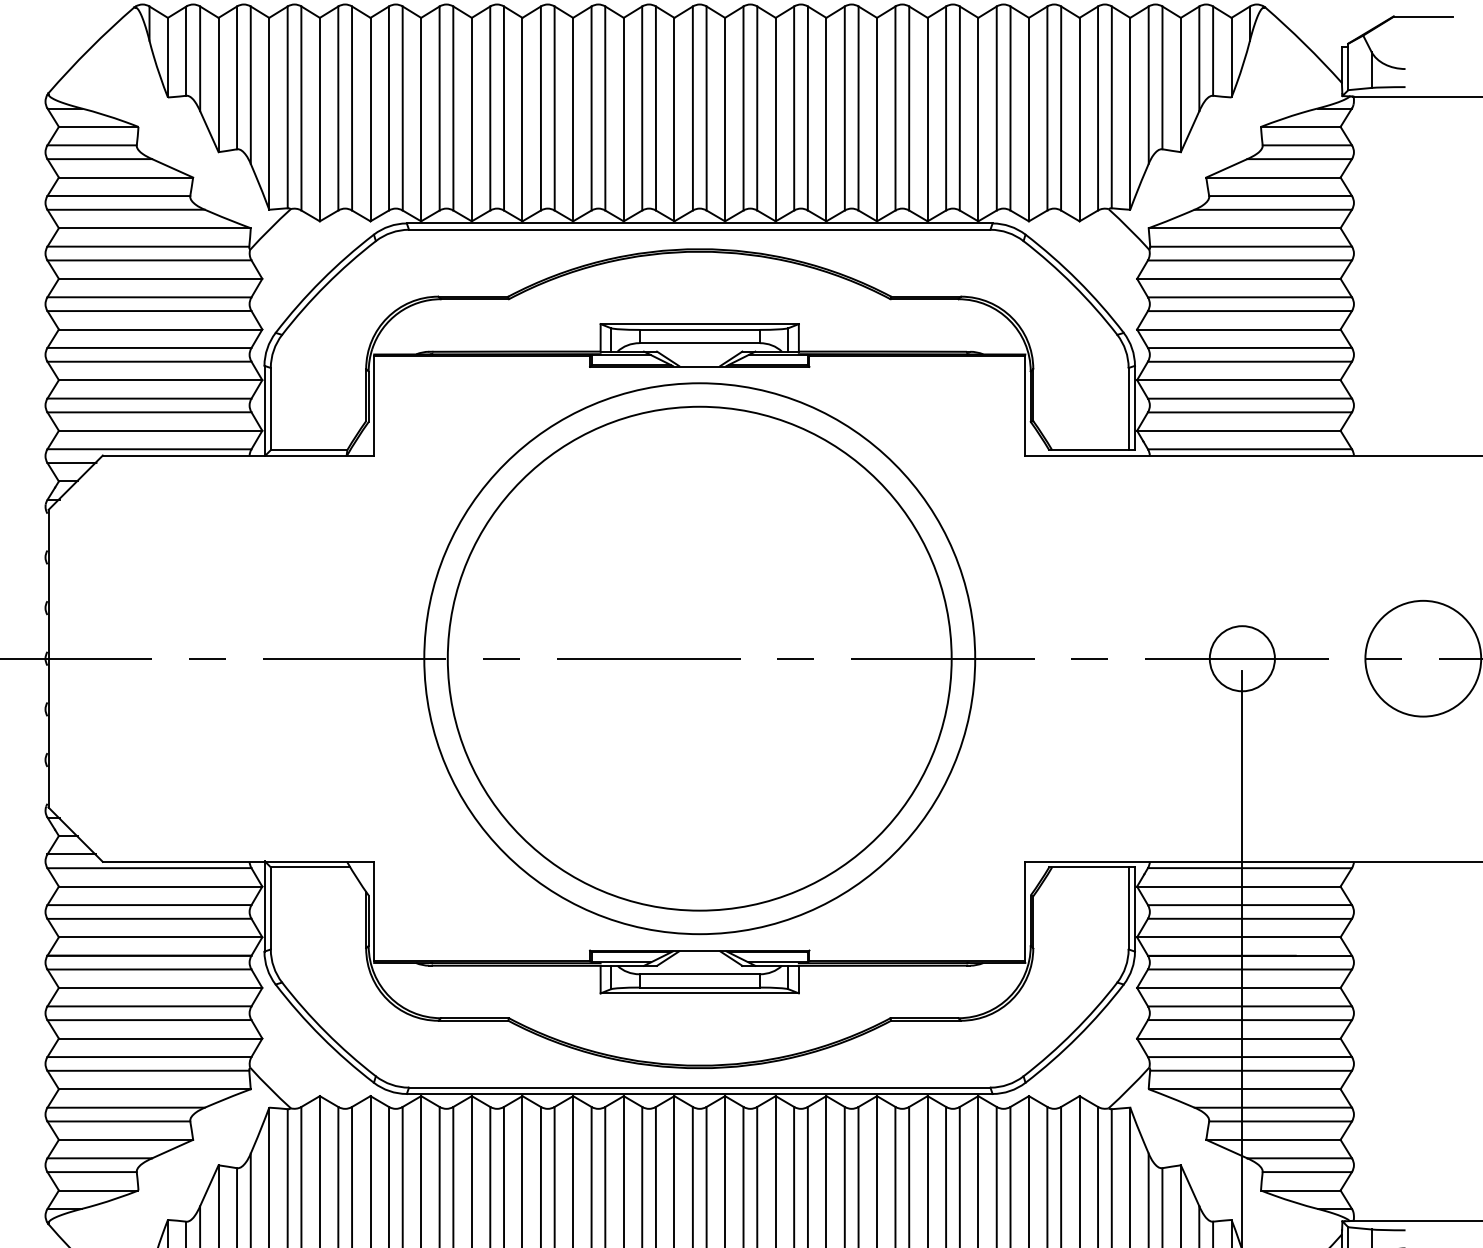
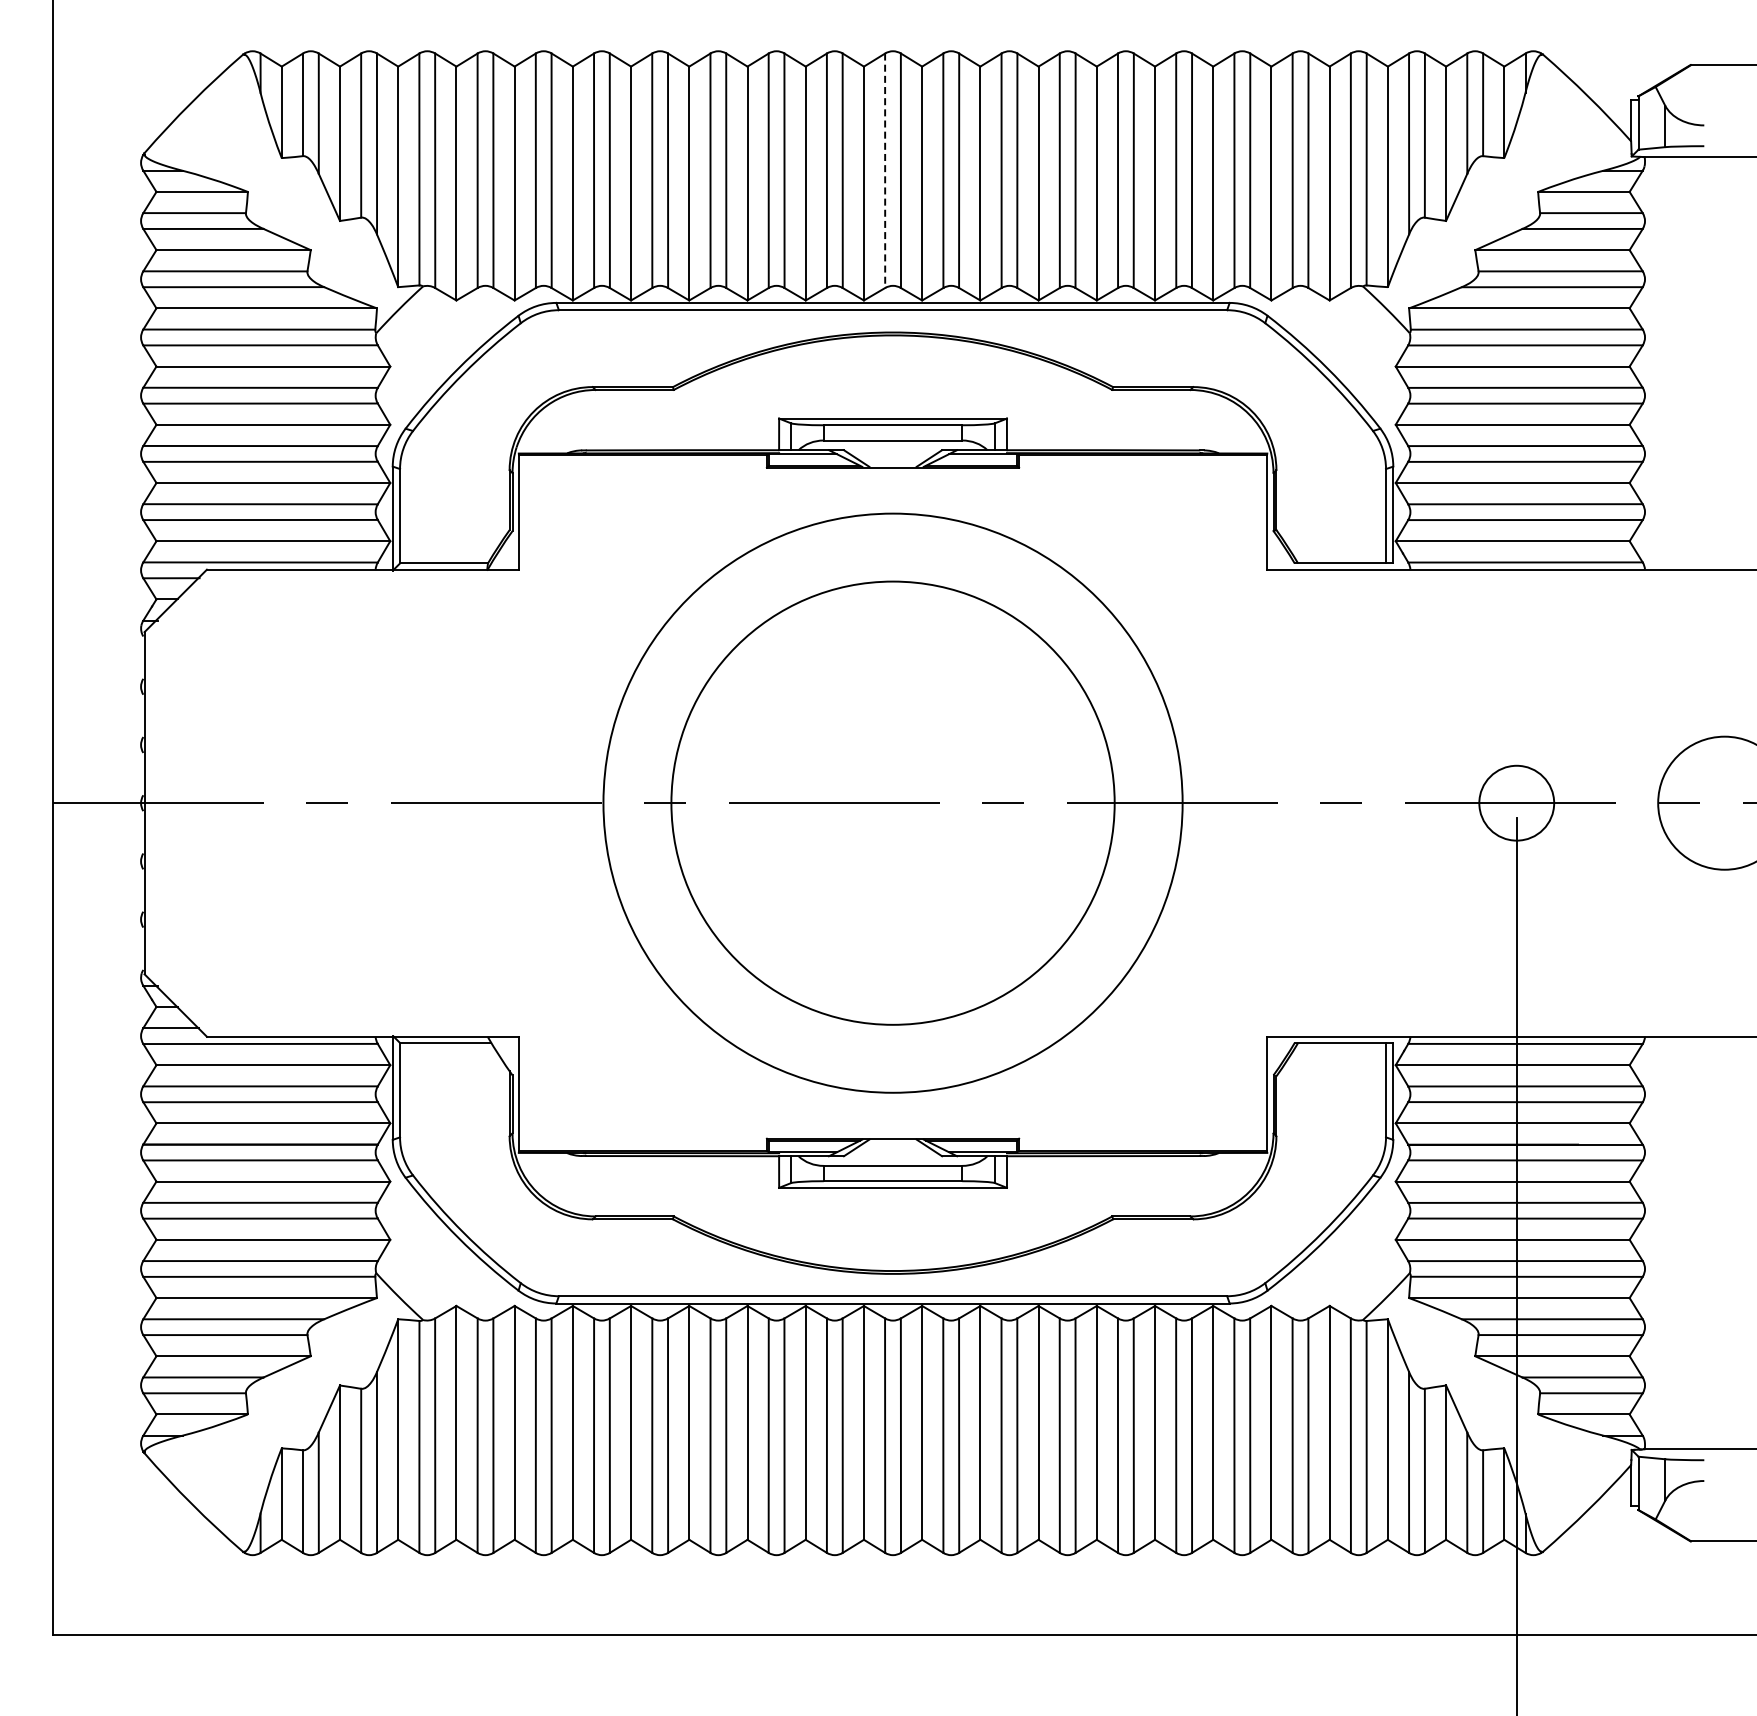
line: (693, 109) -> (885, 171), solid -> dashed
circle: (699, 658) -> (892, 802), size x0.7

